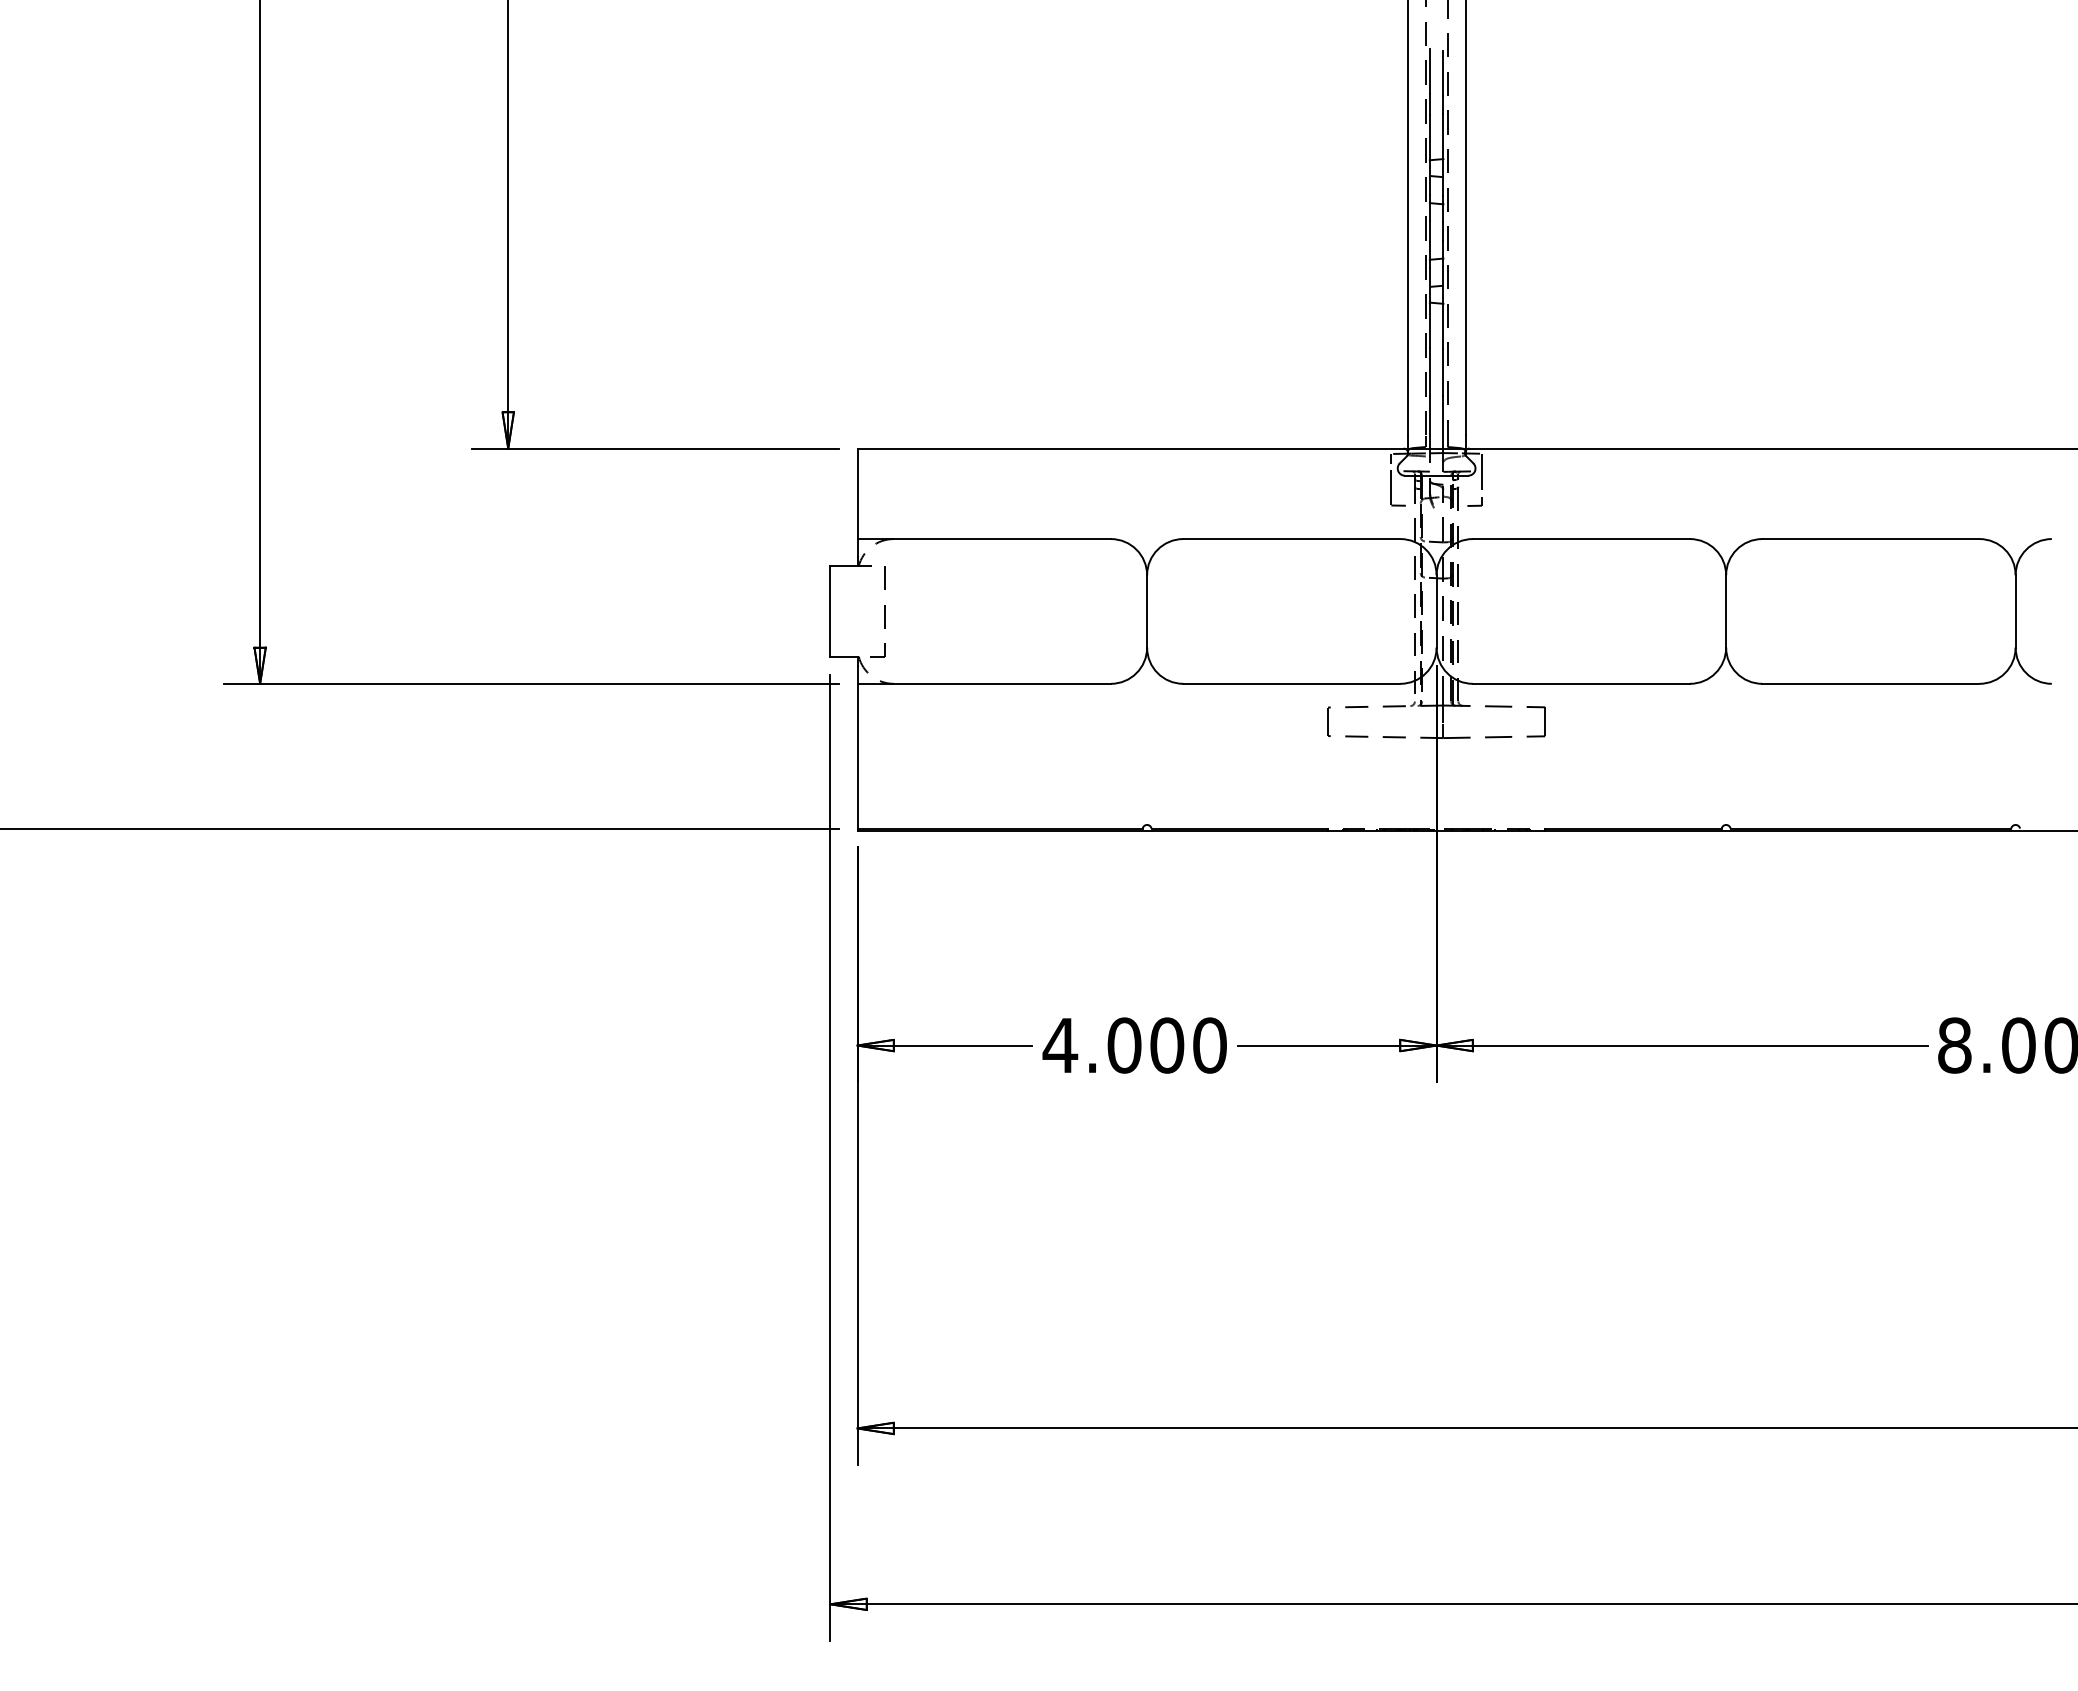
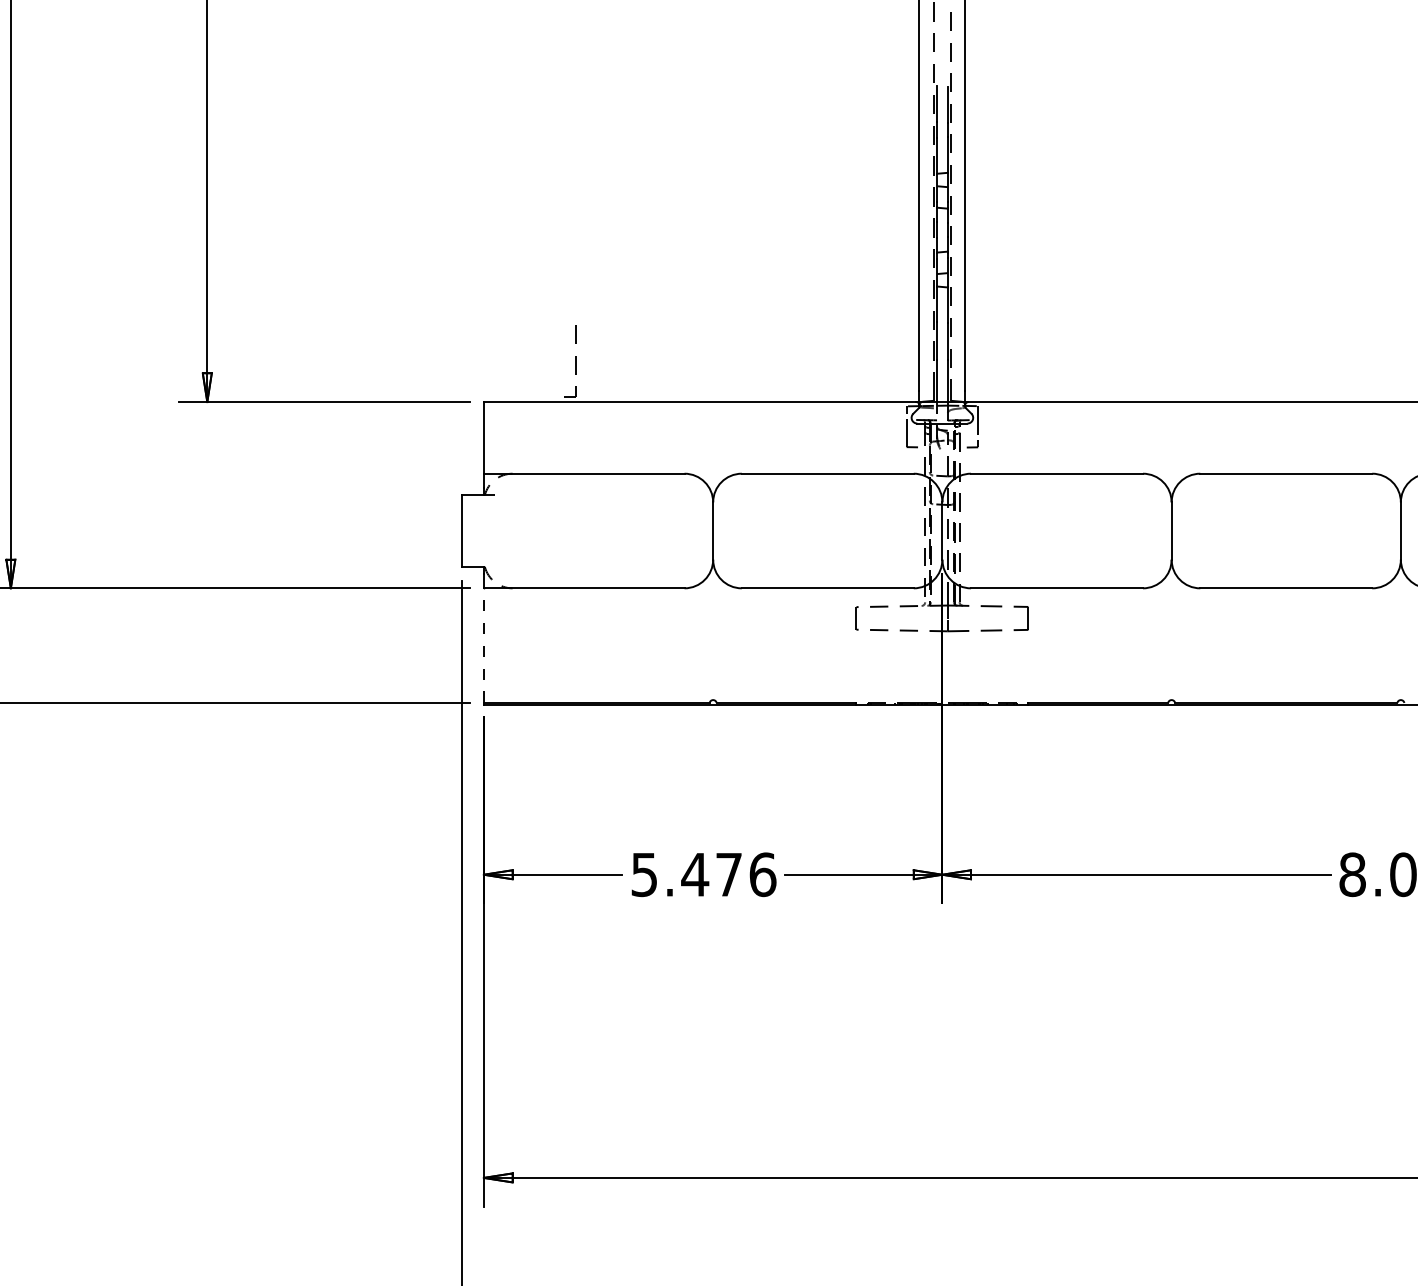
part: (884, 611) -> (575, 360), moved
line: (857, 755) -> (483, 645), solid -> dashed
text: (1134, 1045) -> (703, 874), 4.000 -> 5.476

